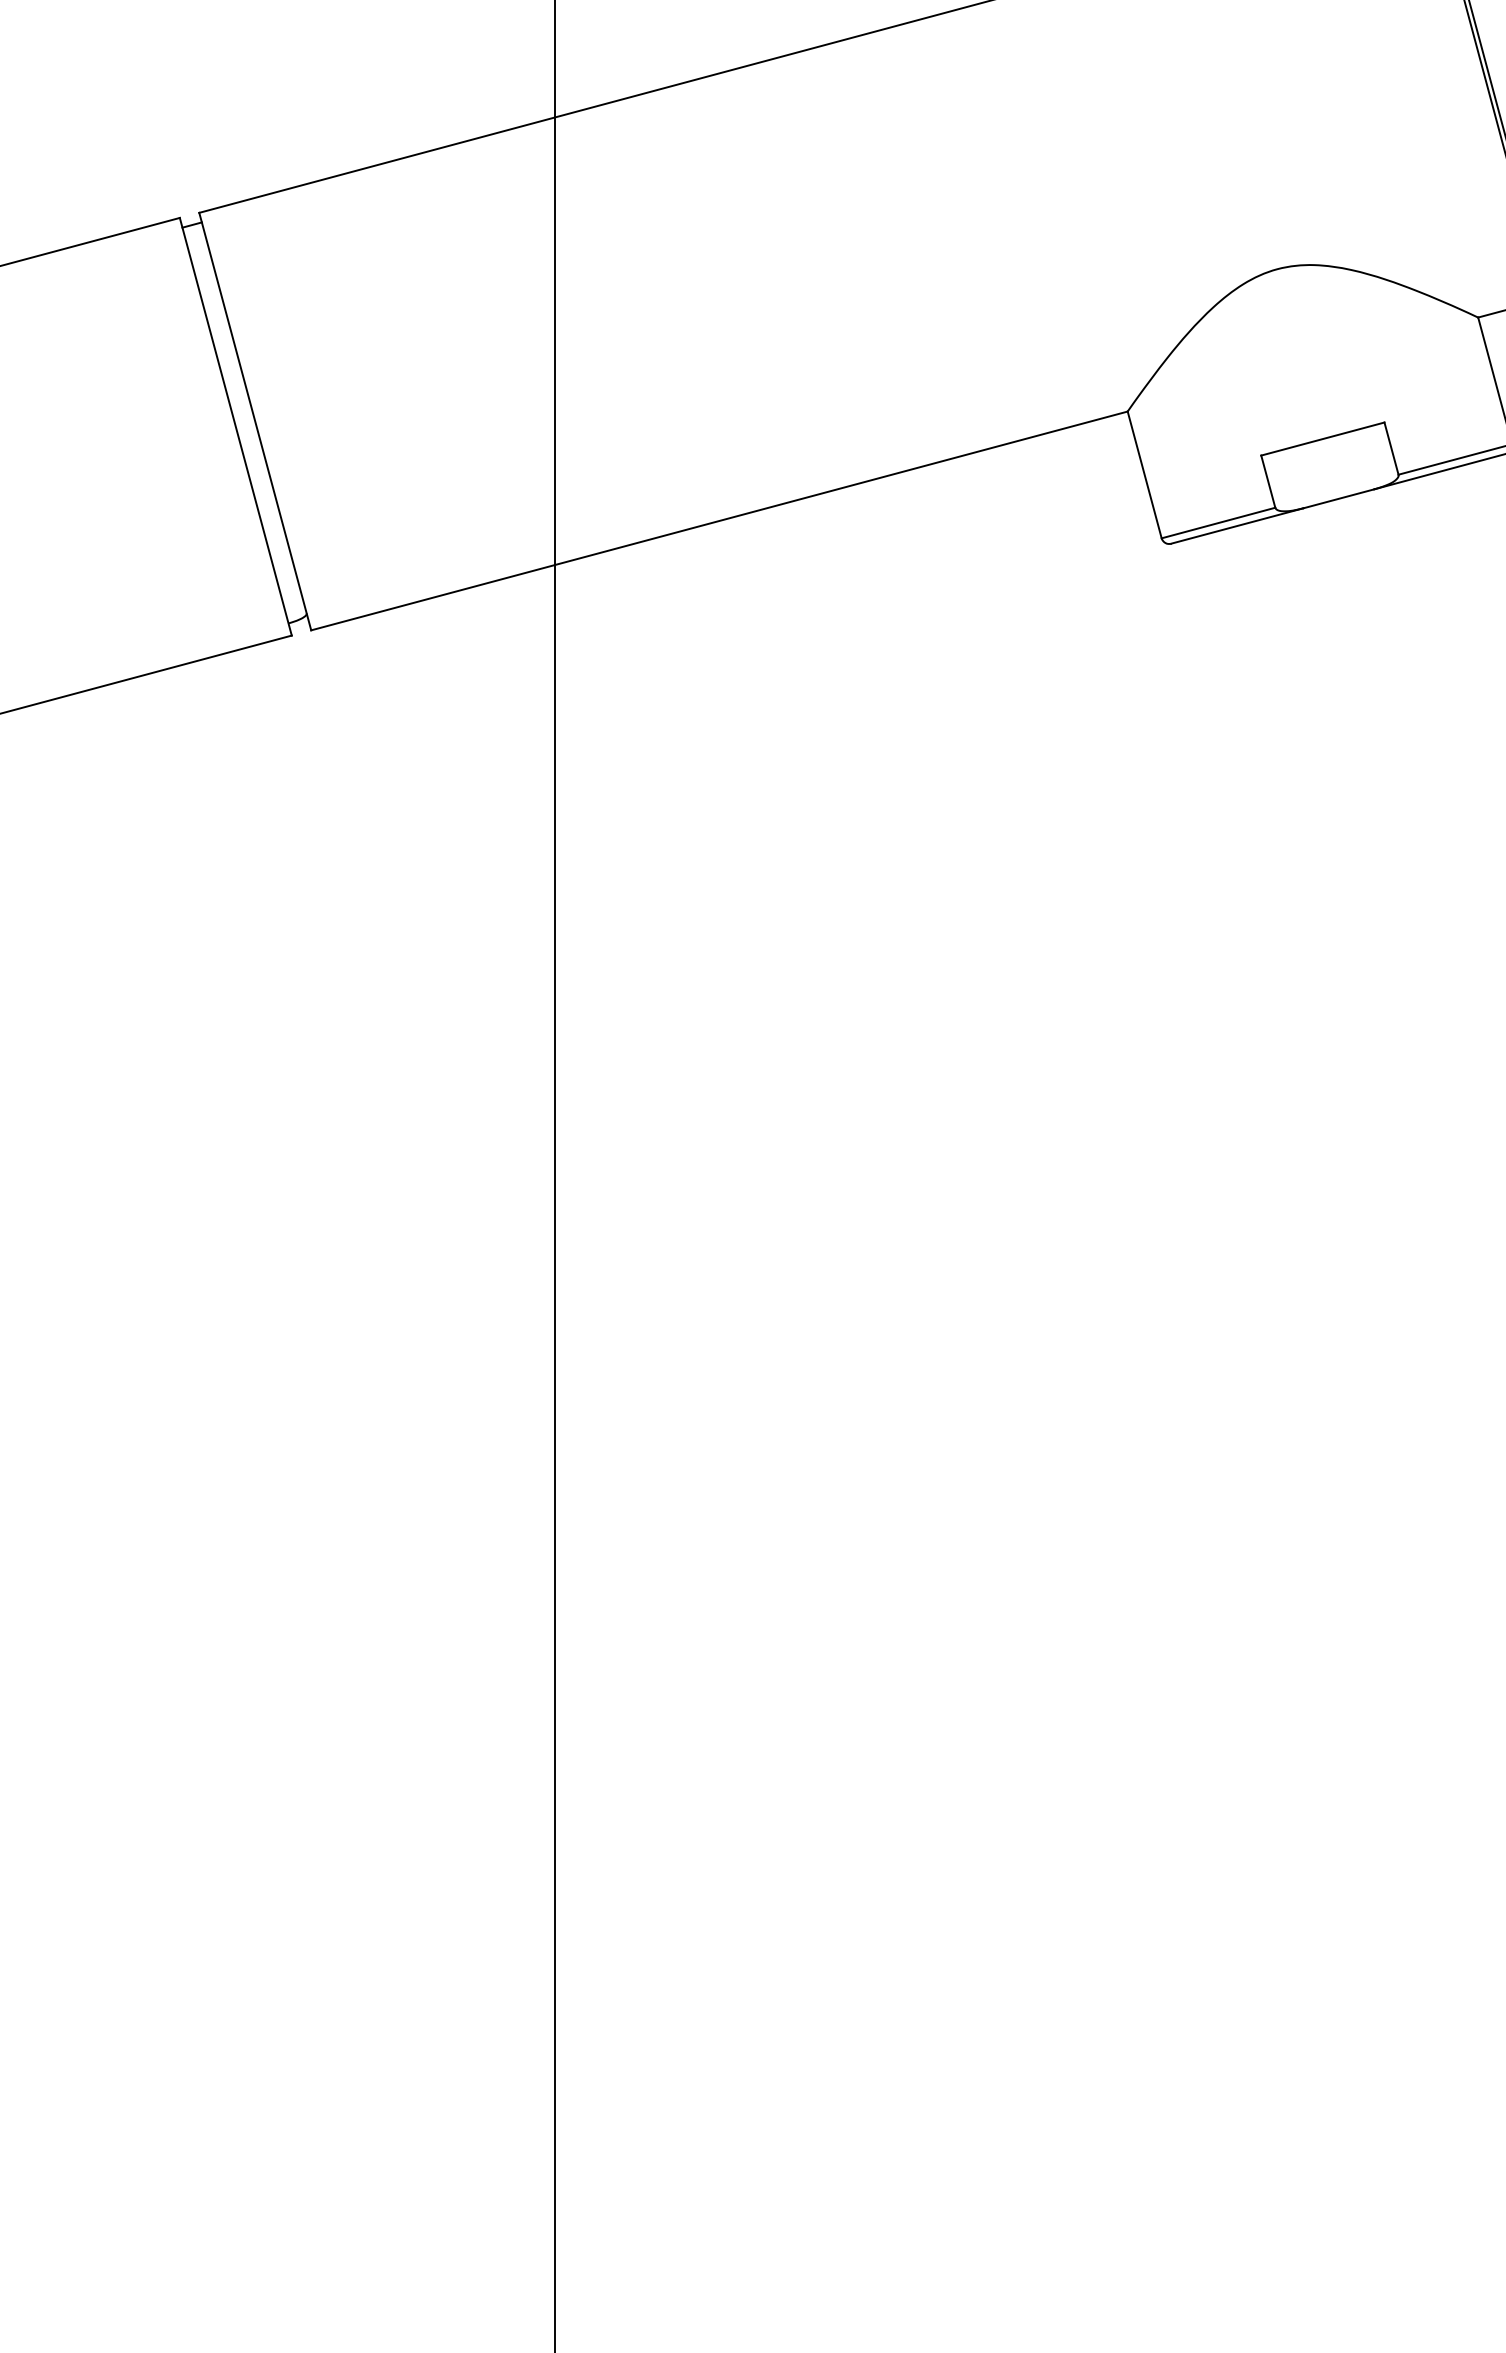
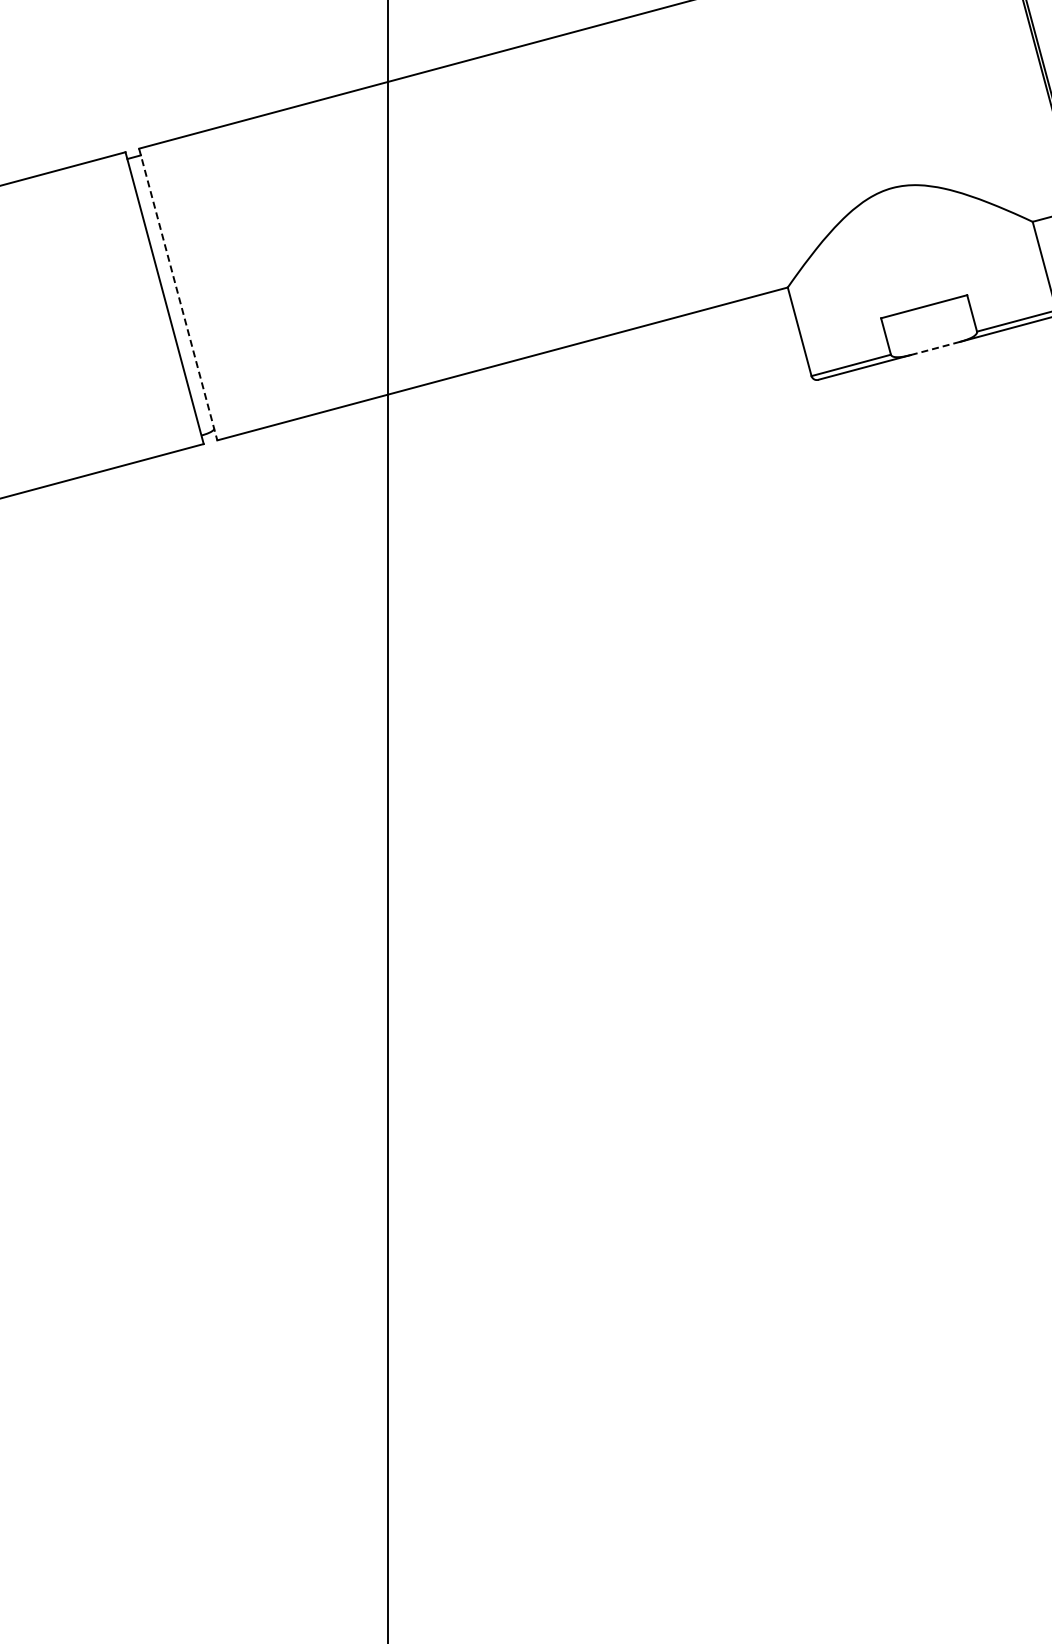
line: (255, 422) -> (178, 295), solid -> dashed
line: (1339, 498) -> (935, 348), solid -> dashed

